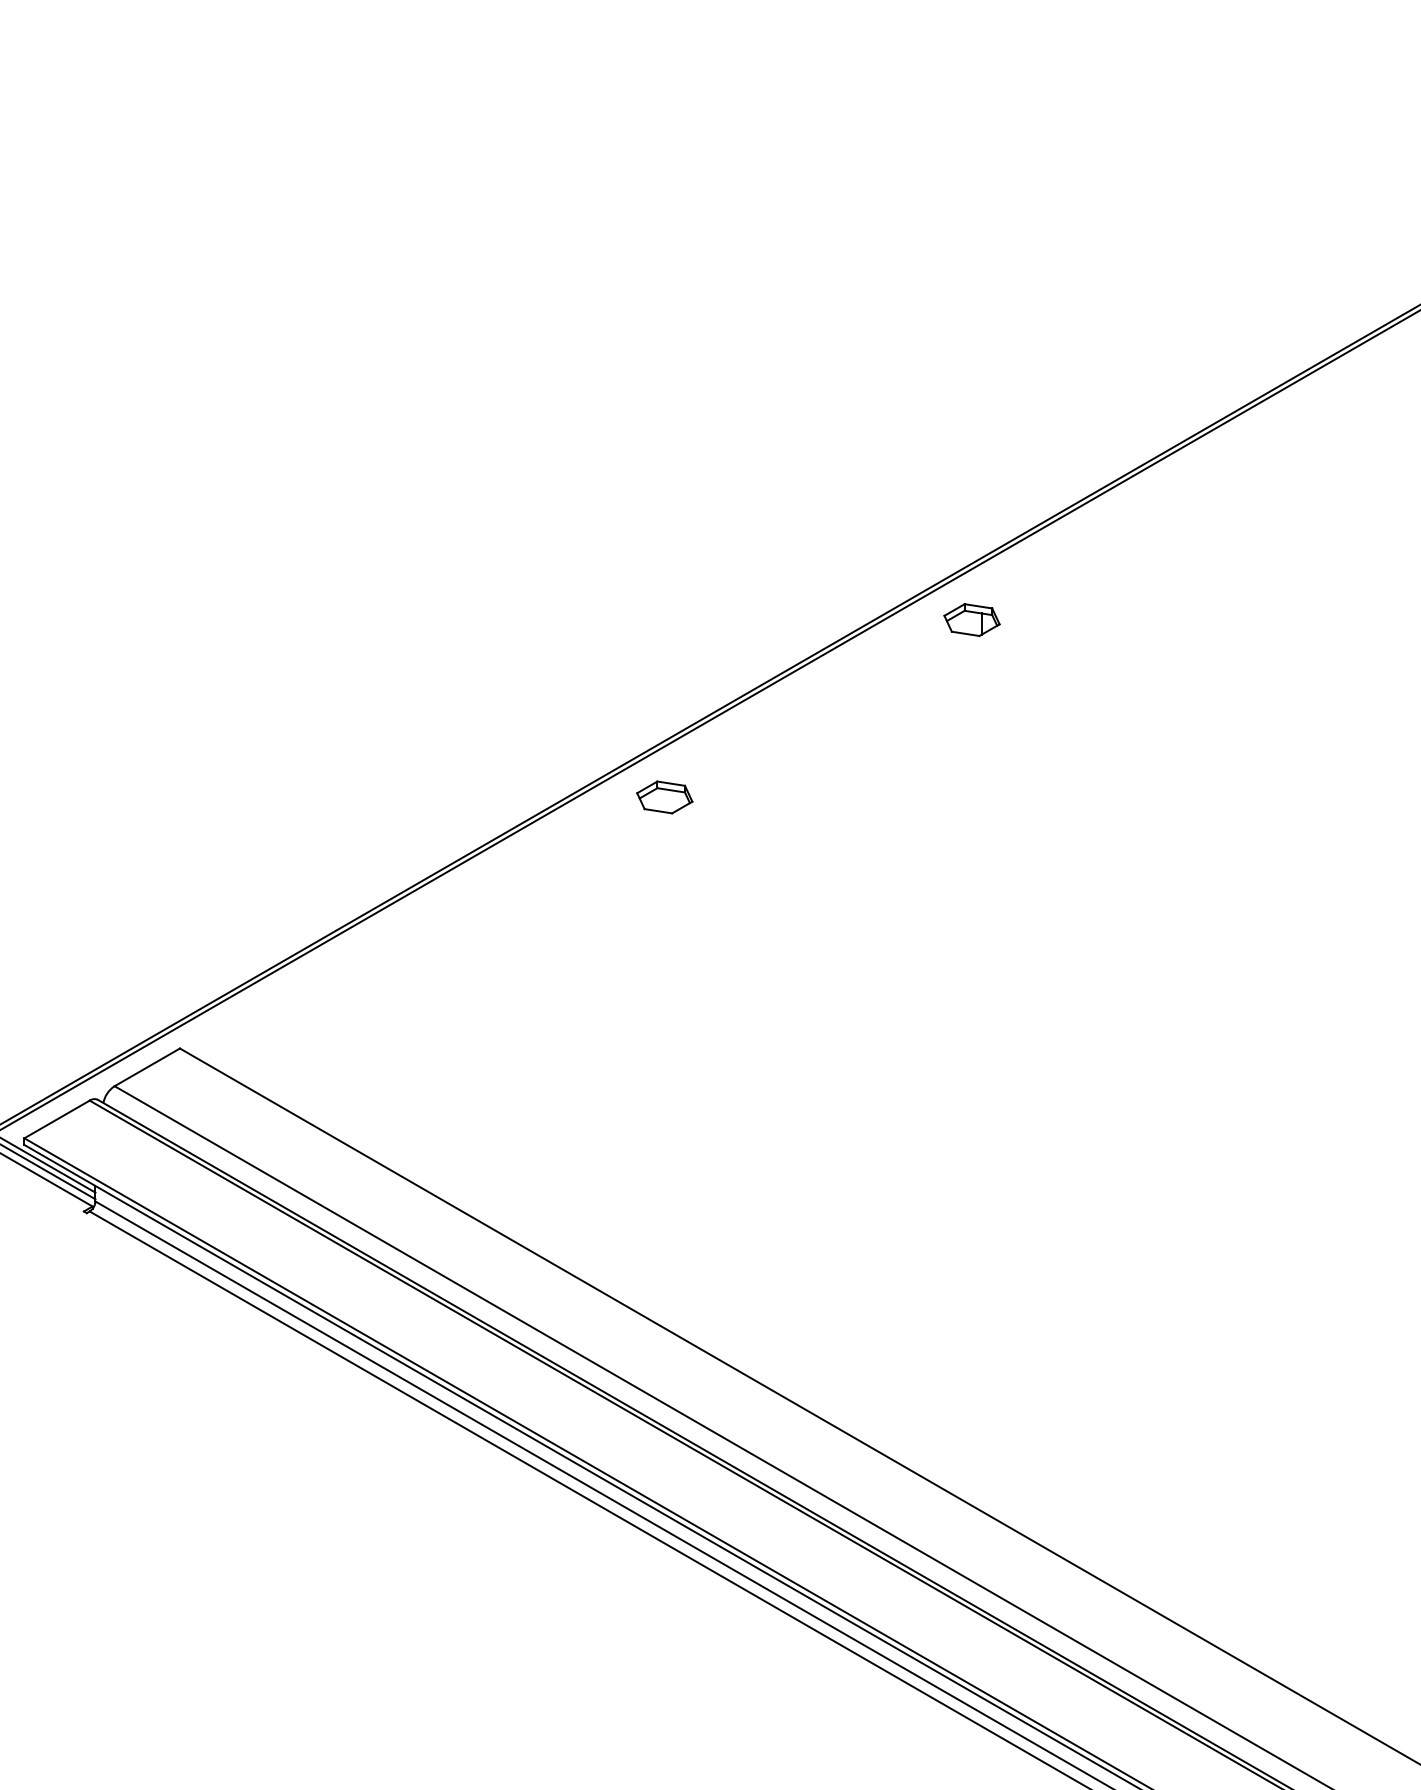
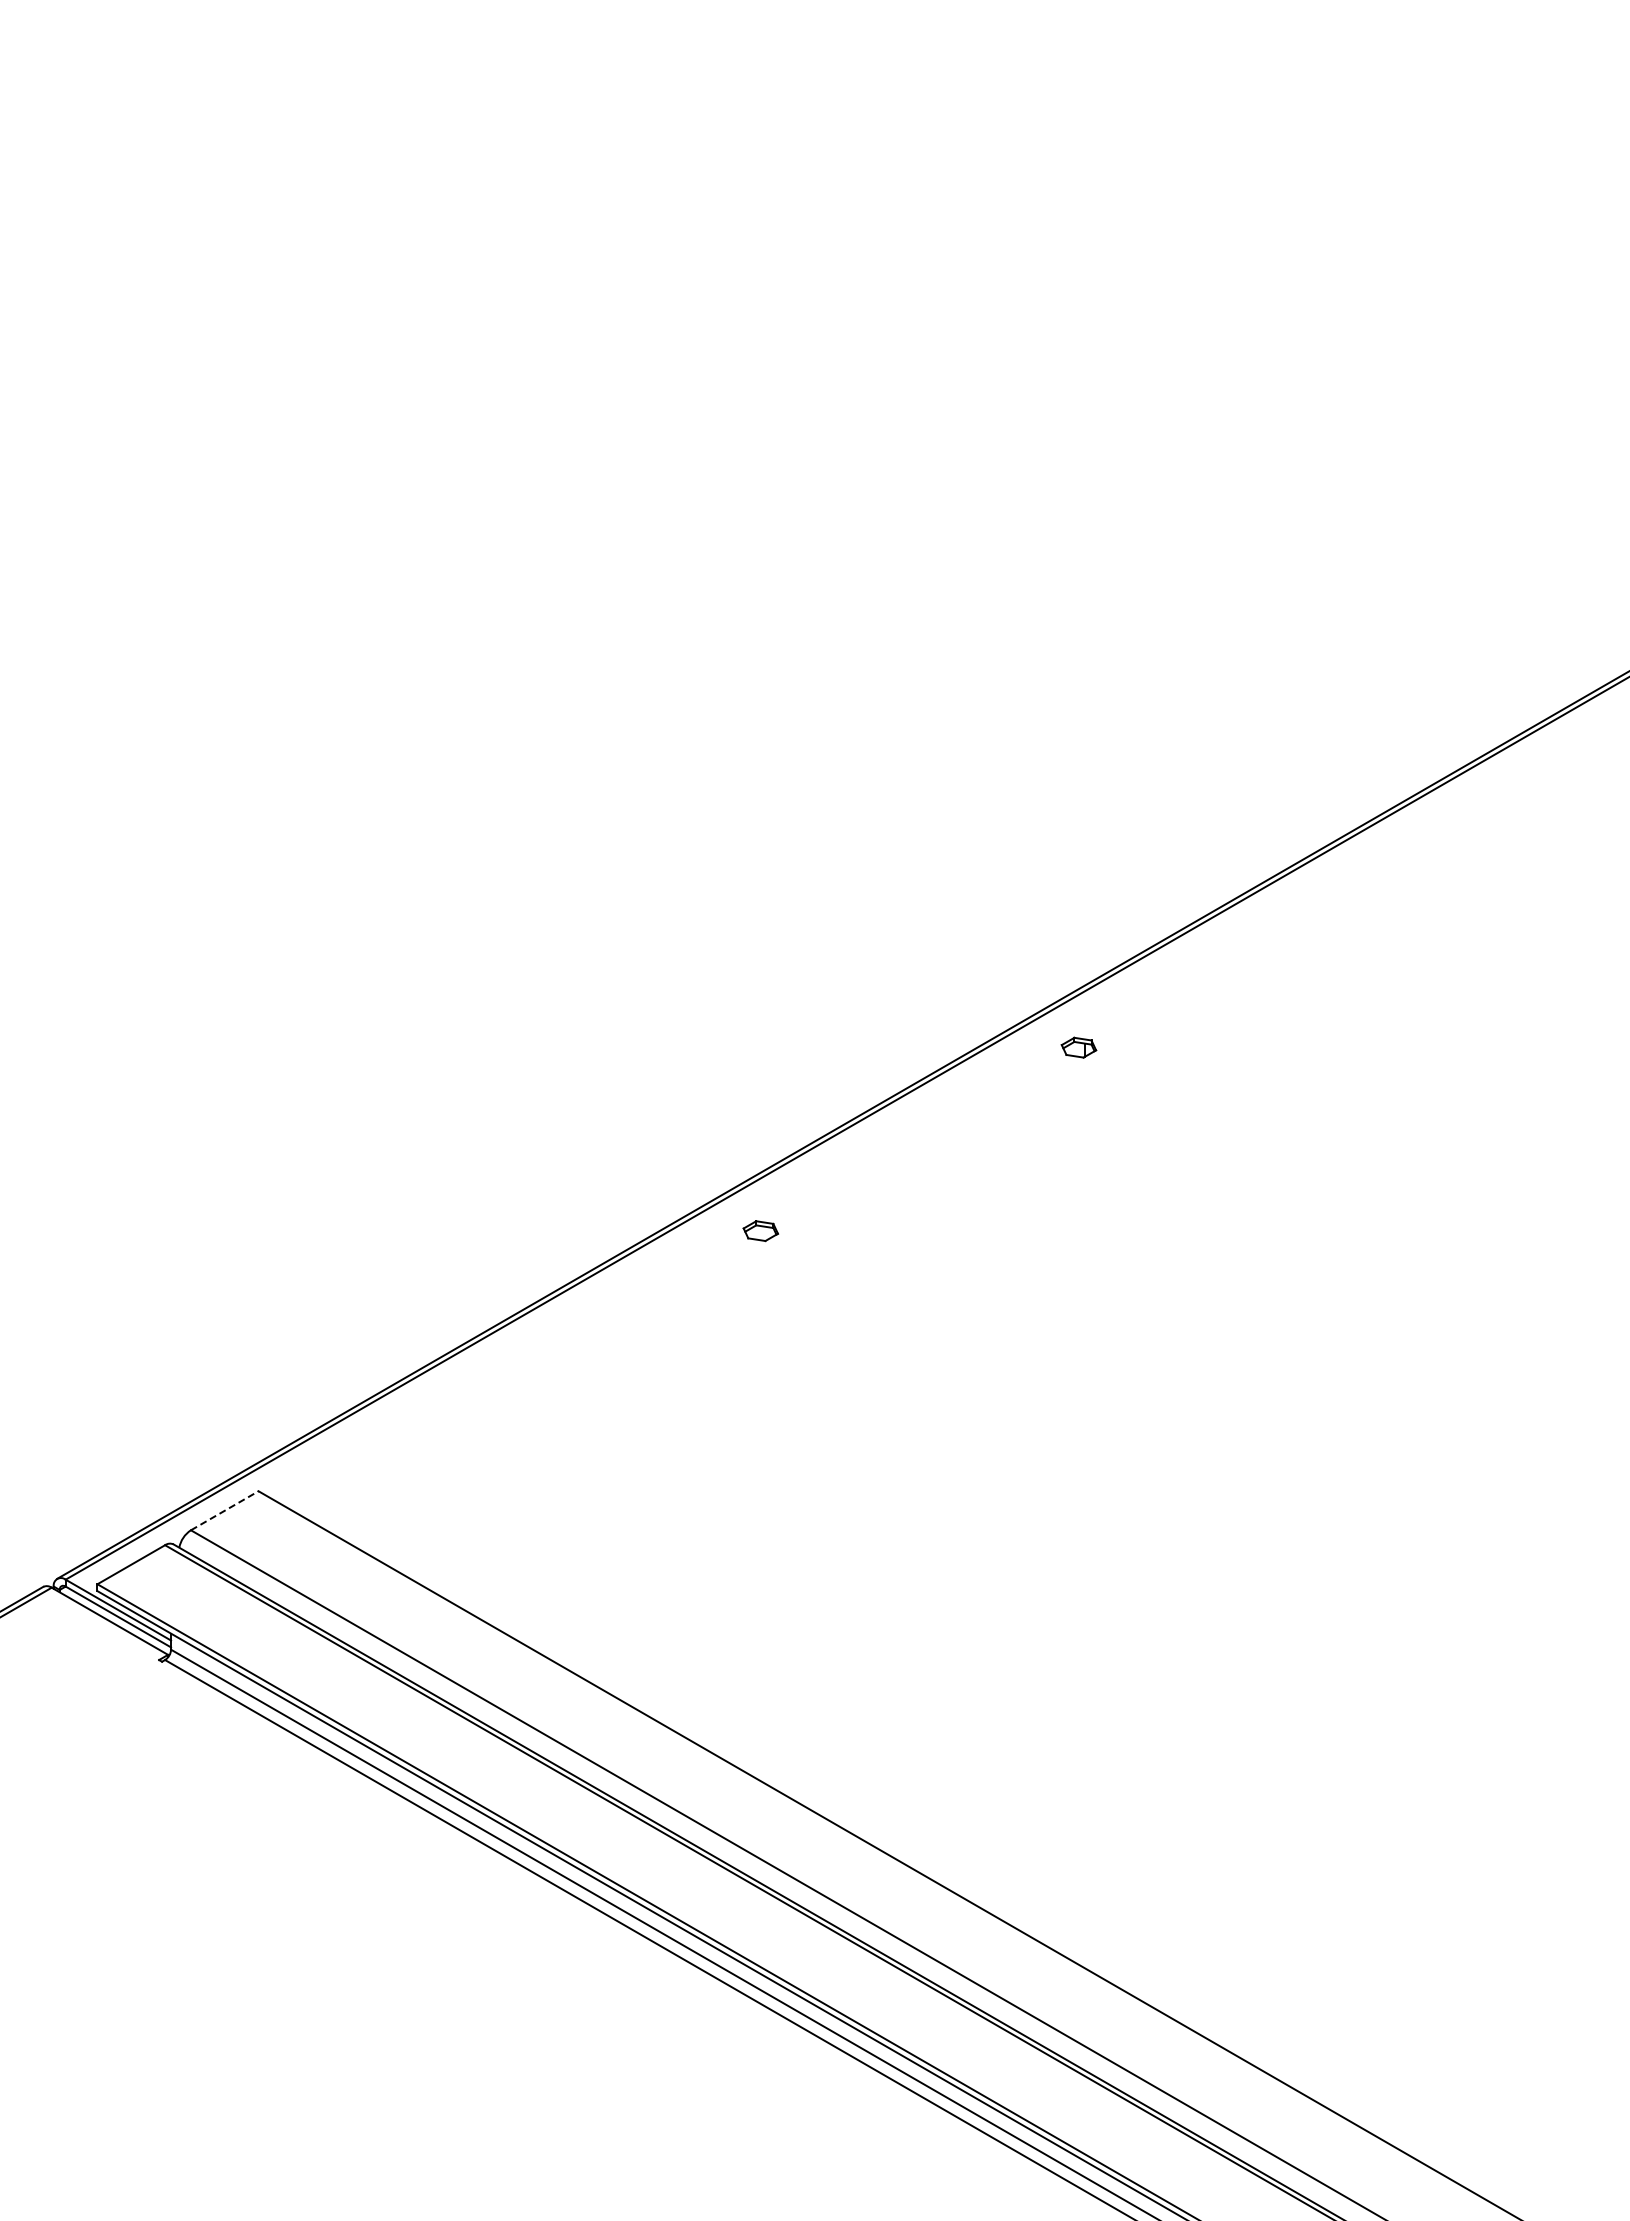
part: (971, 620) -> (1078, 1047), size x0.6
part: (664, 796) -> (760, 1230), size x0.6
line: (148, 1067) -> (225, 1510), solid -> dashed

